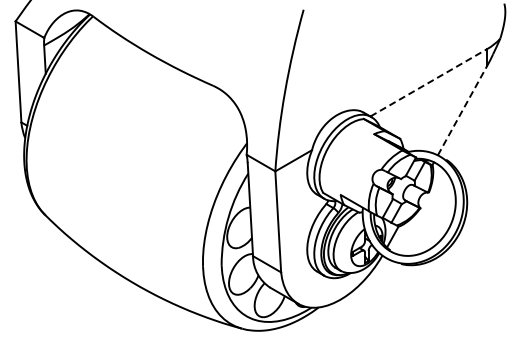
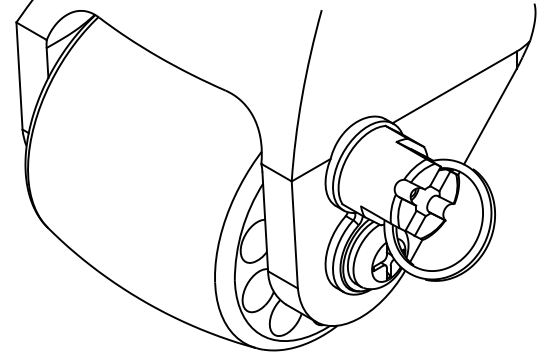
line: (428, 82) -> (454, 87), dashed -> solid
line: (462, 110) -> (490, 116), dashed -> solid

